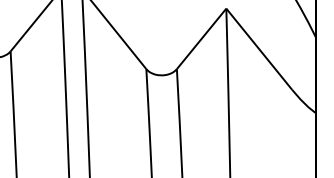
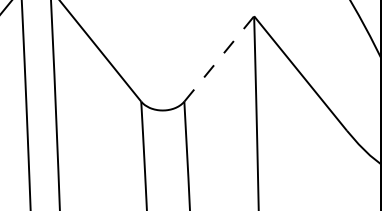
line: (201, 38) -> (219, 58), solid -> dashed

